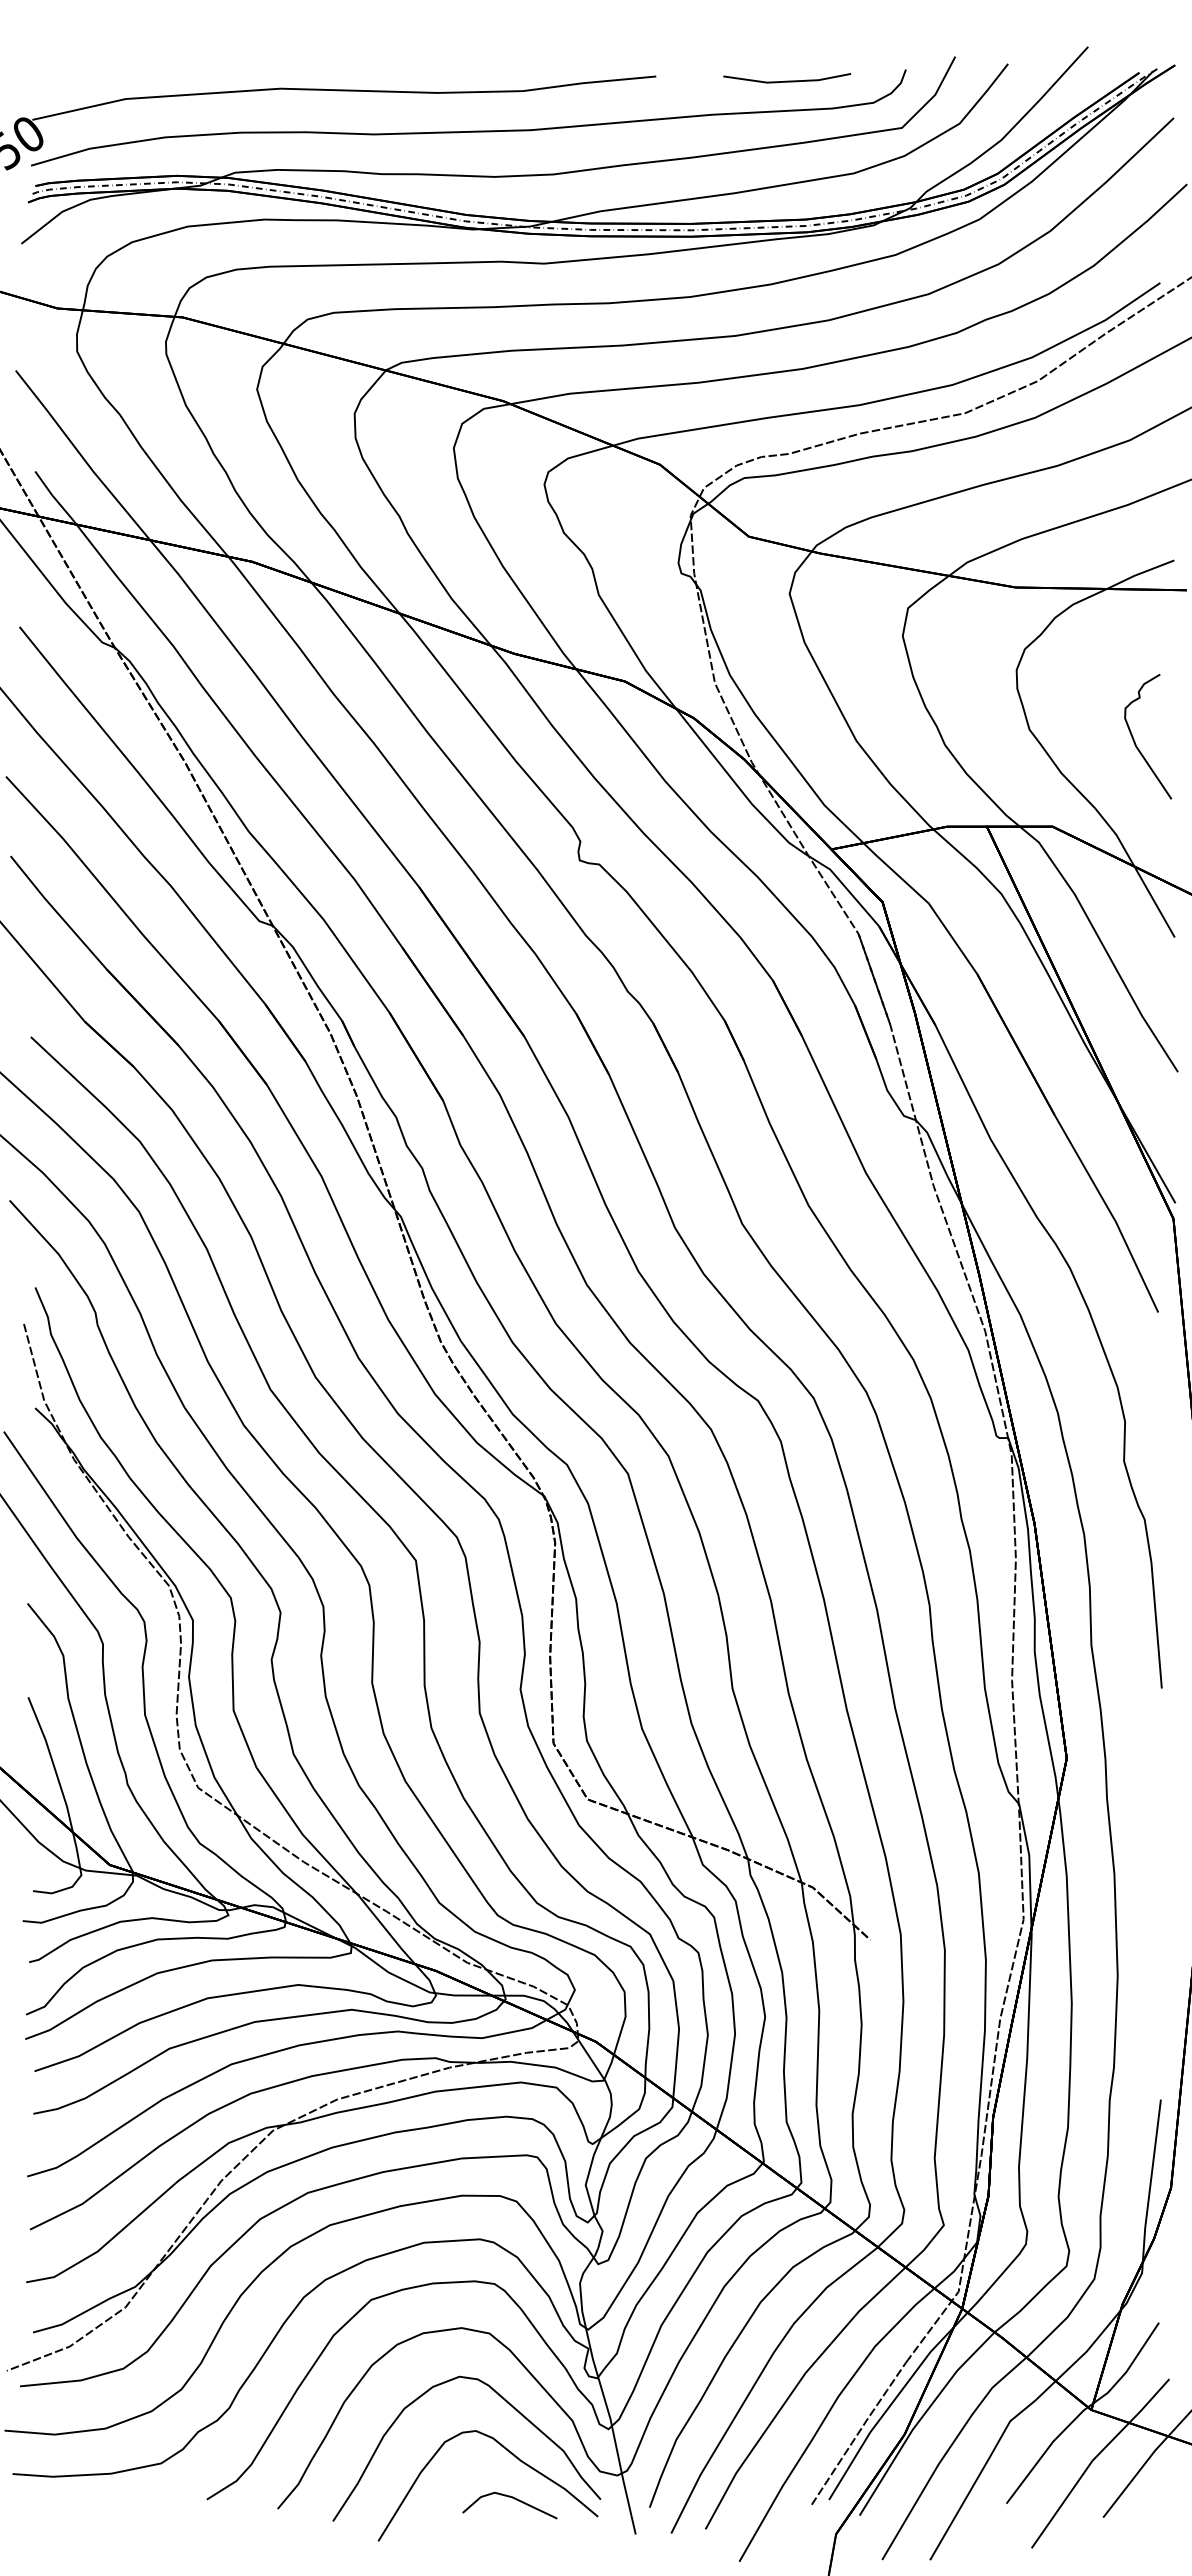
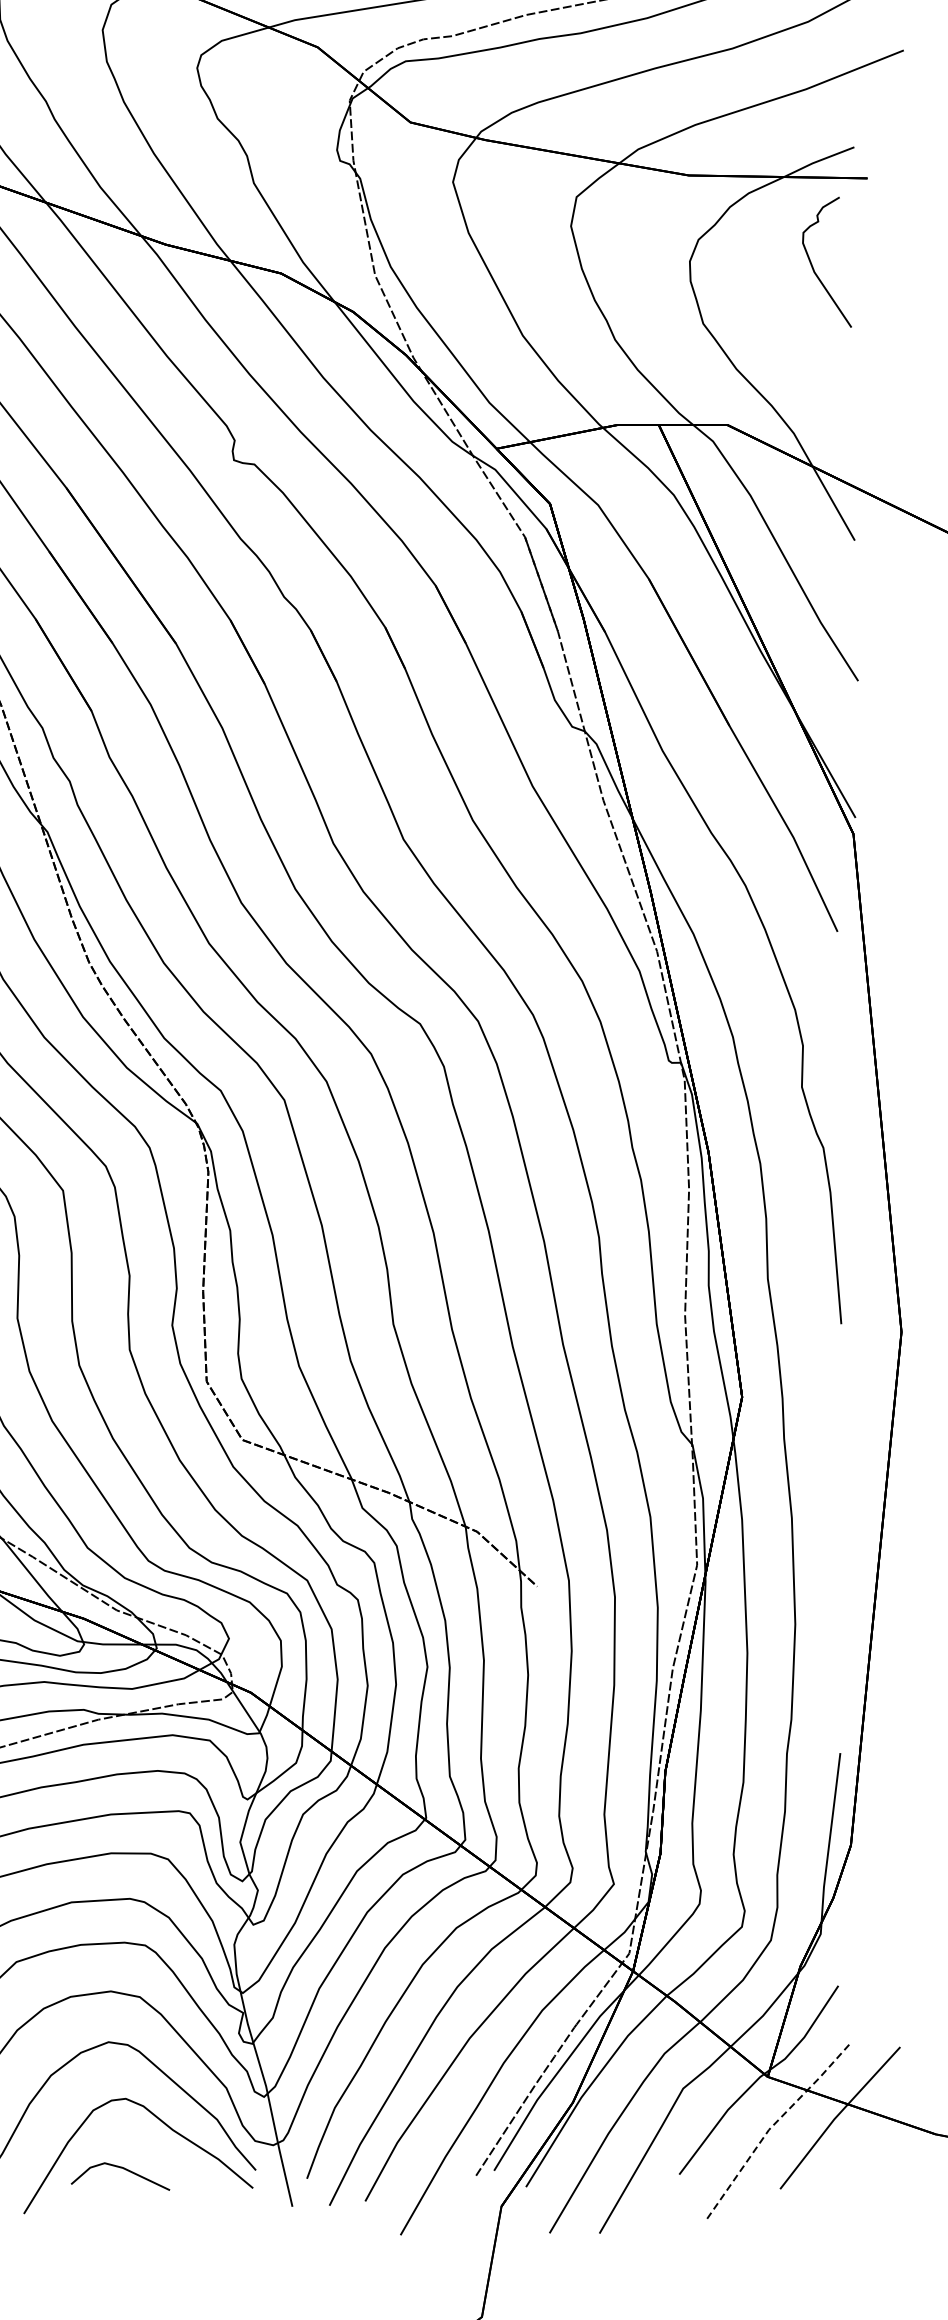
curve: (1135, 741) -> (813, 267), moved
line: (1094, 2458) -> (771, 2127), solid -> dashed
line: (512, 2498) -> (123, 2169), moved

